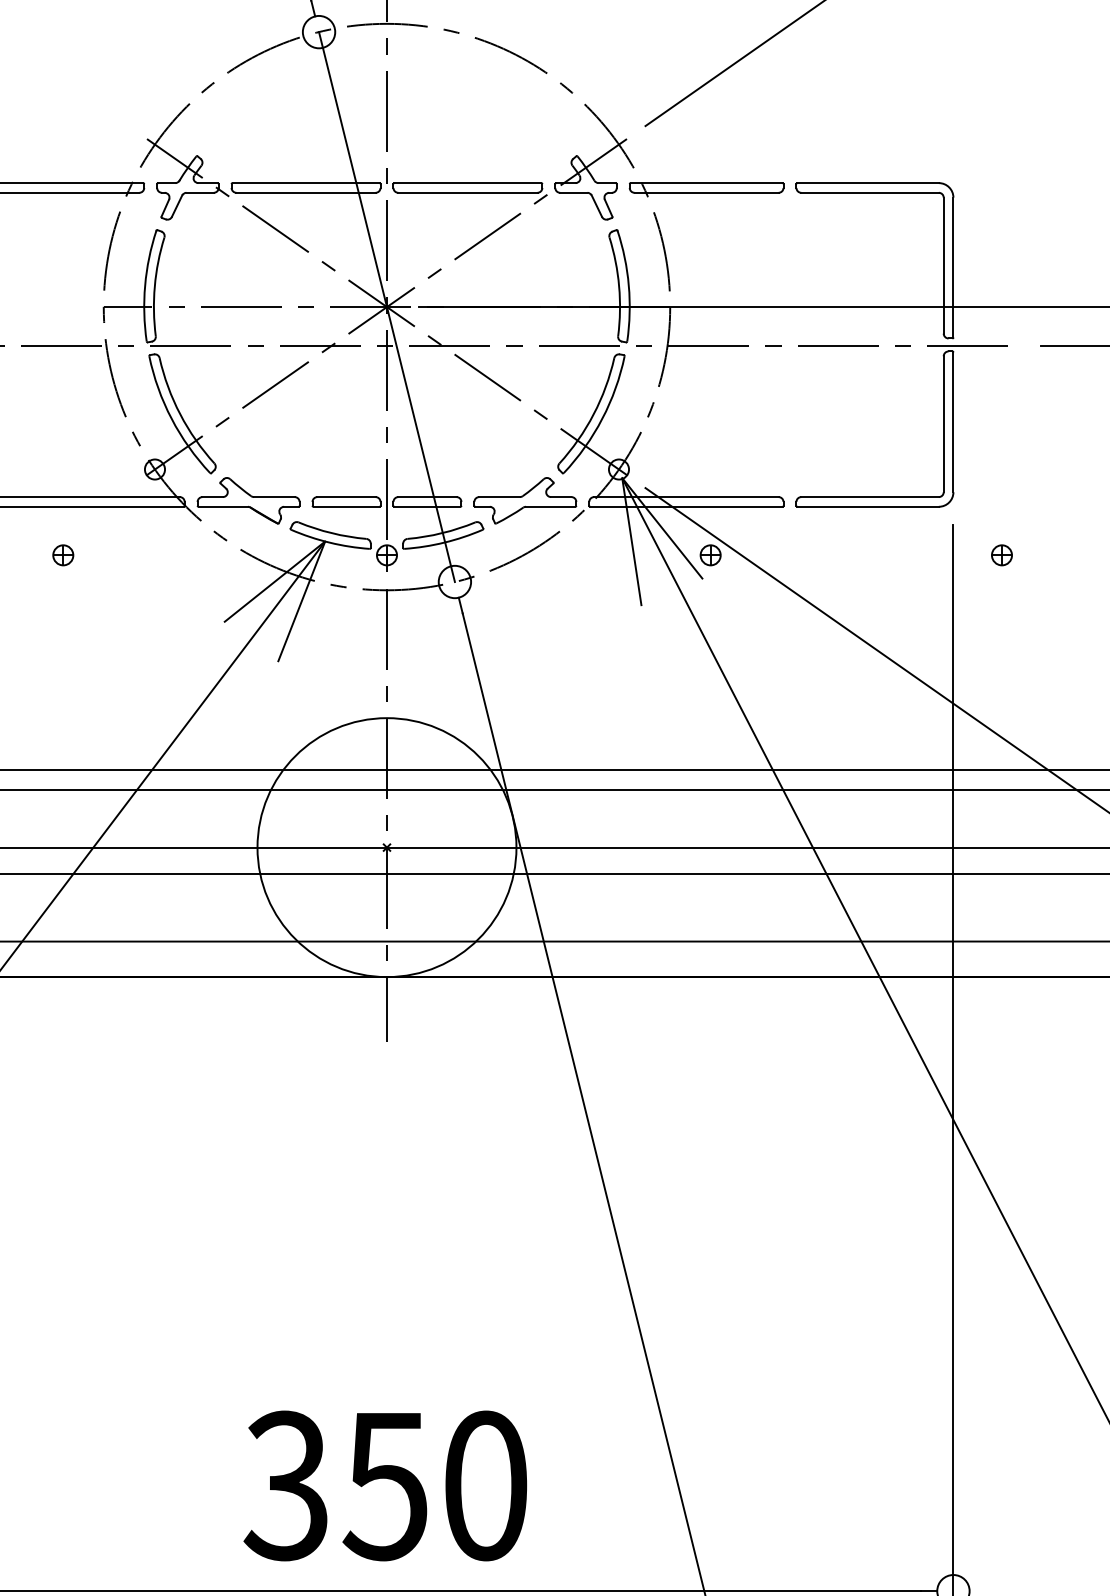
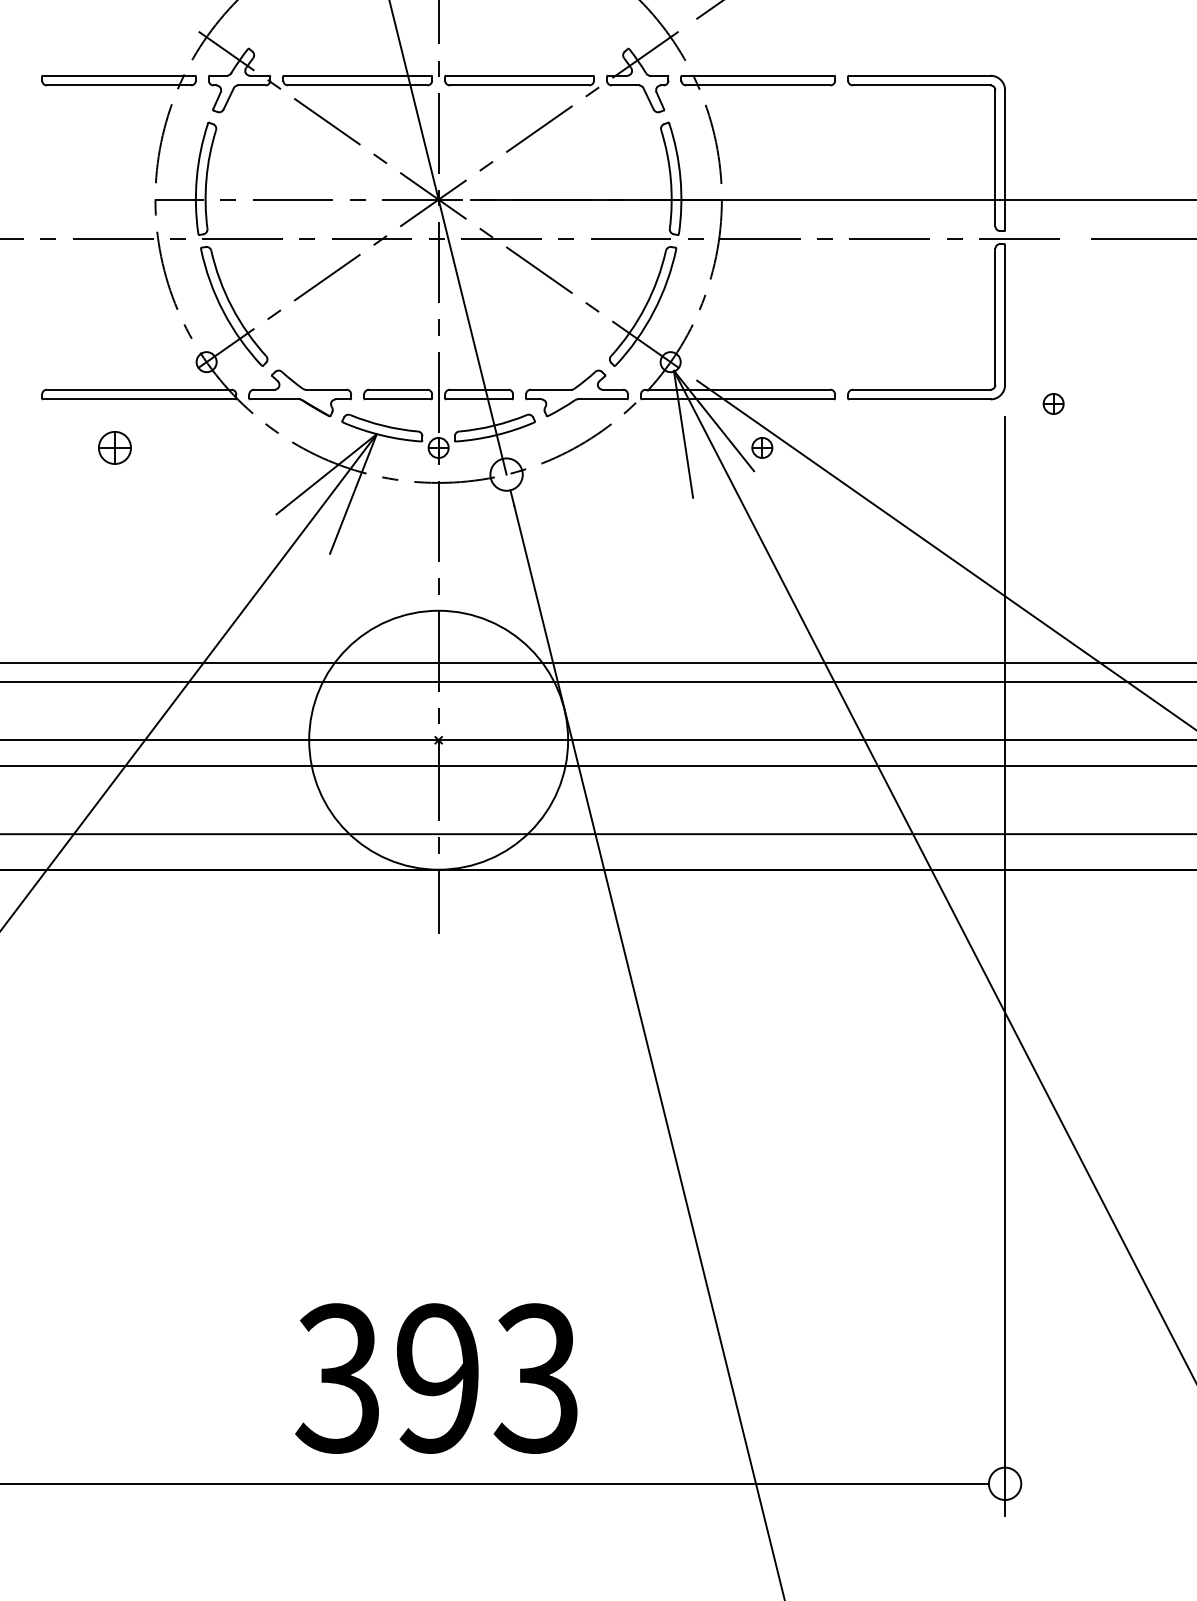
part: (62, 554) -> (114, 447), size x1.6
part: (1001, 554) -> (1053, 403), moved
text: (434, 1485) -> (486, 1378), 350 -> 393

